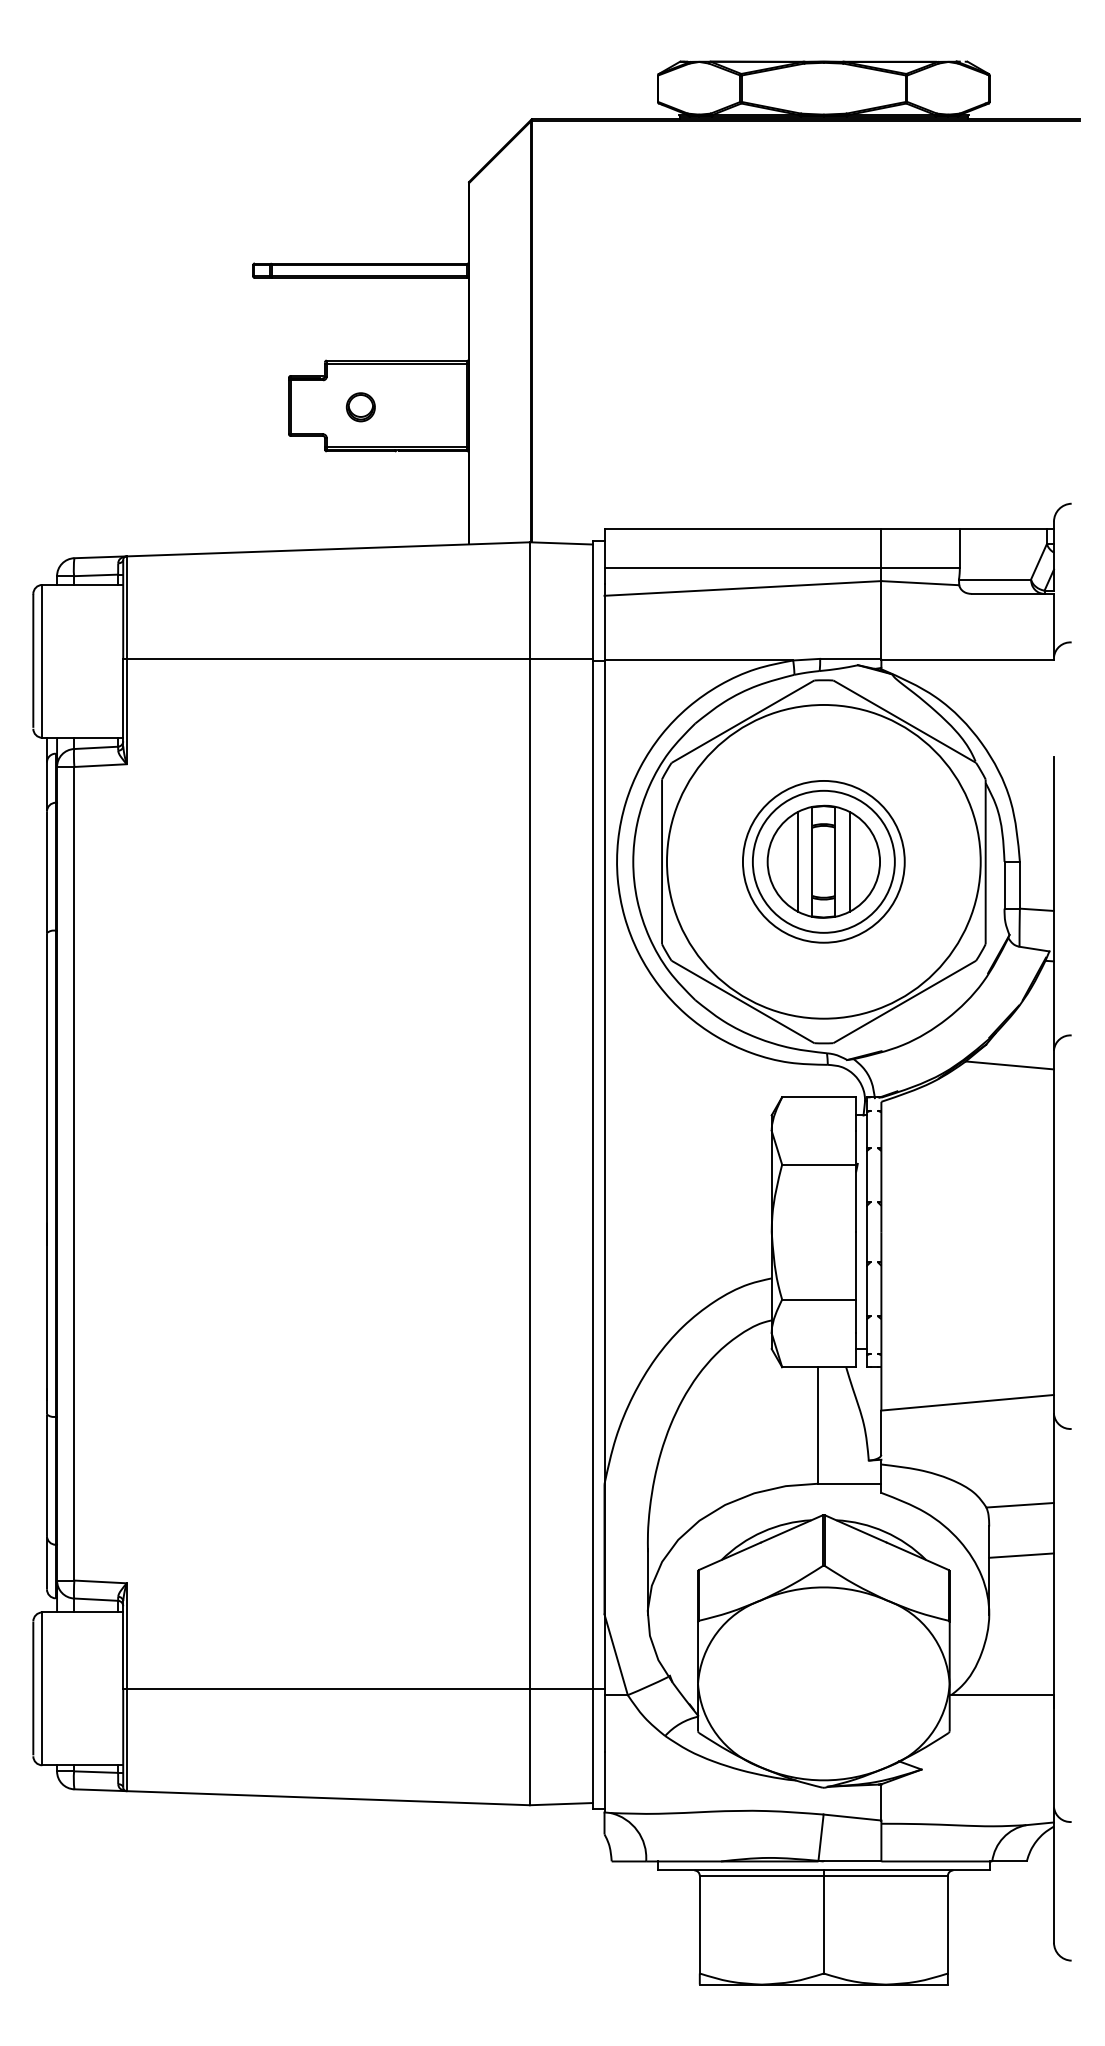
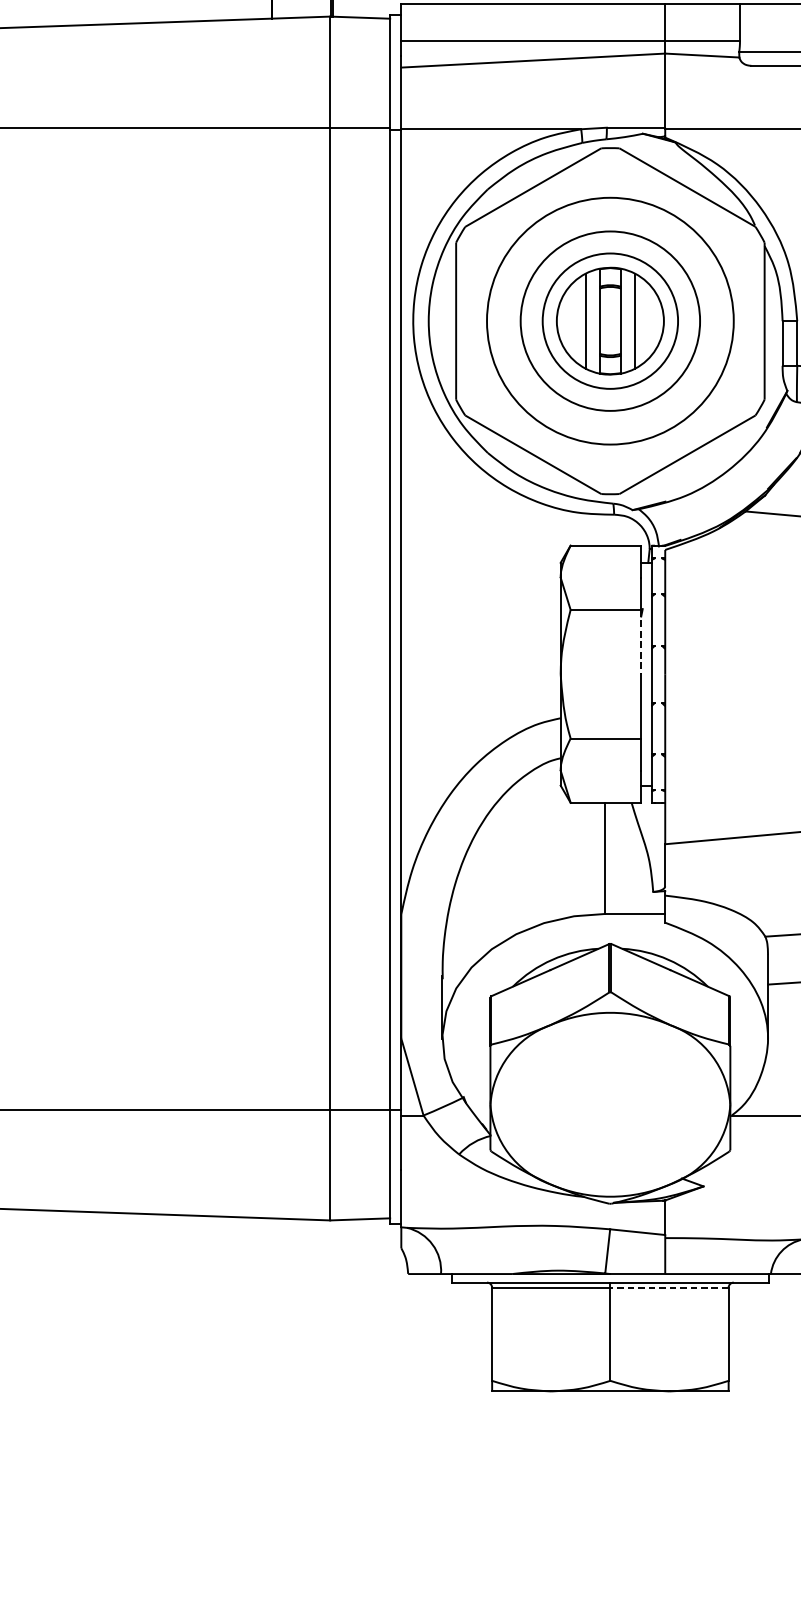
circle: (823, 861) -> (610, 320), size x0.6
circle: (823, 861) -> (610, 320), size x1.6
line: (856, 1198) -> (641, 642), solid -> dashed
line: (885, 1875) -> (669, 1287), solid -> dashed

